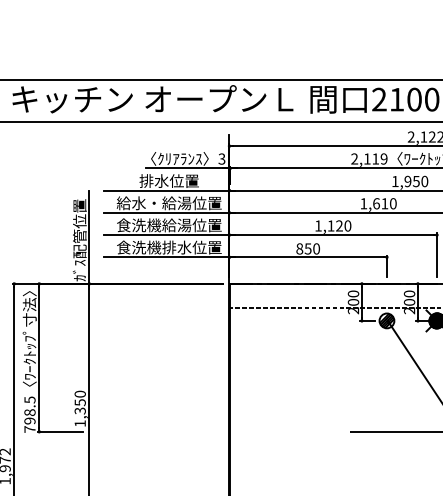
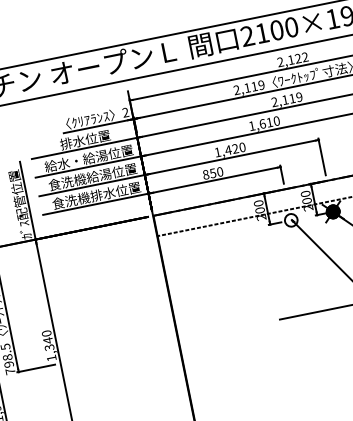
text: (221, 159) -> (125, 113), 3 -> 2
text: (409, 181) -> (286, 99), 1,950 -> 2,119
text: (330, 225) -> (227, 149), 1,120 -> 1,420
hatch: (386, 320) -> (290, 220), removed
text: (79, 402) -> (47, 340), 1,350 -> 1,340

